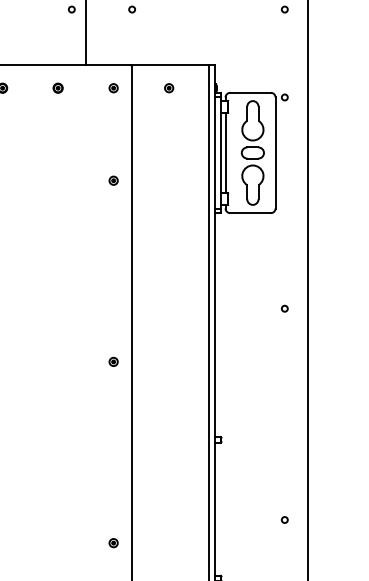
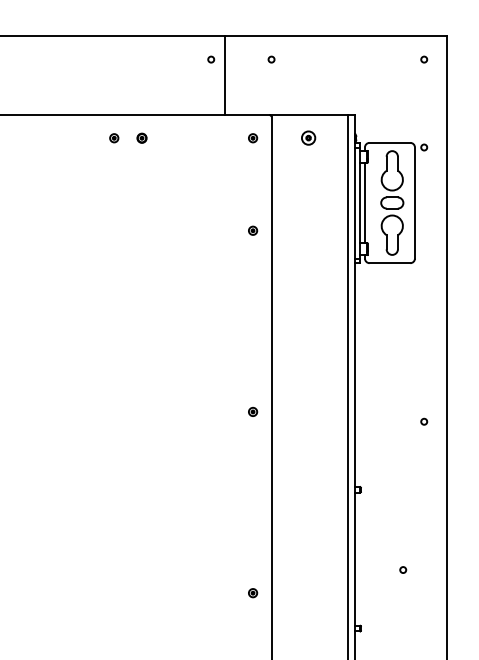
part: (58, 87) -> (197, 137), removed
part: (169, 88) -> (308, 138), size x1.6
circle: (285, 308) -> (424, 421), moved
circle: (285, 519) -> (403, 569), moved

